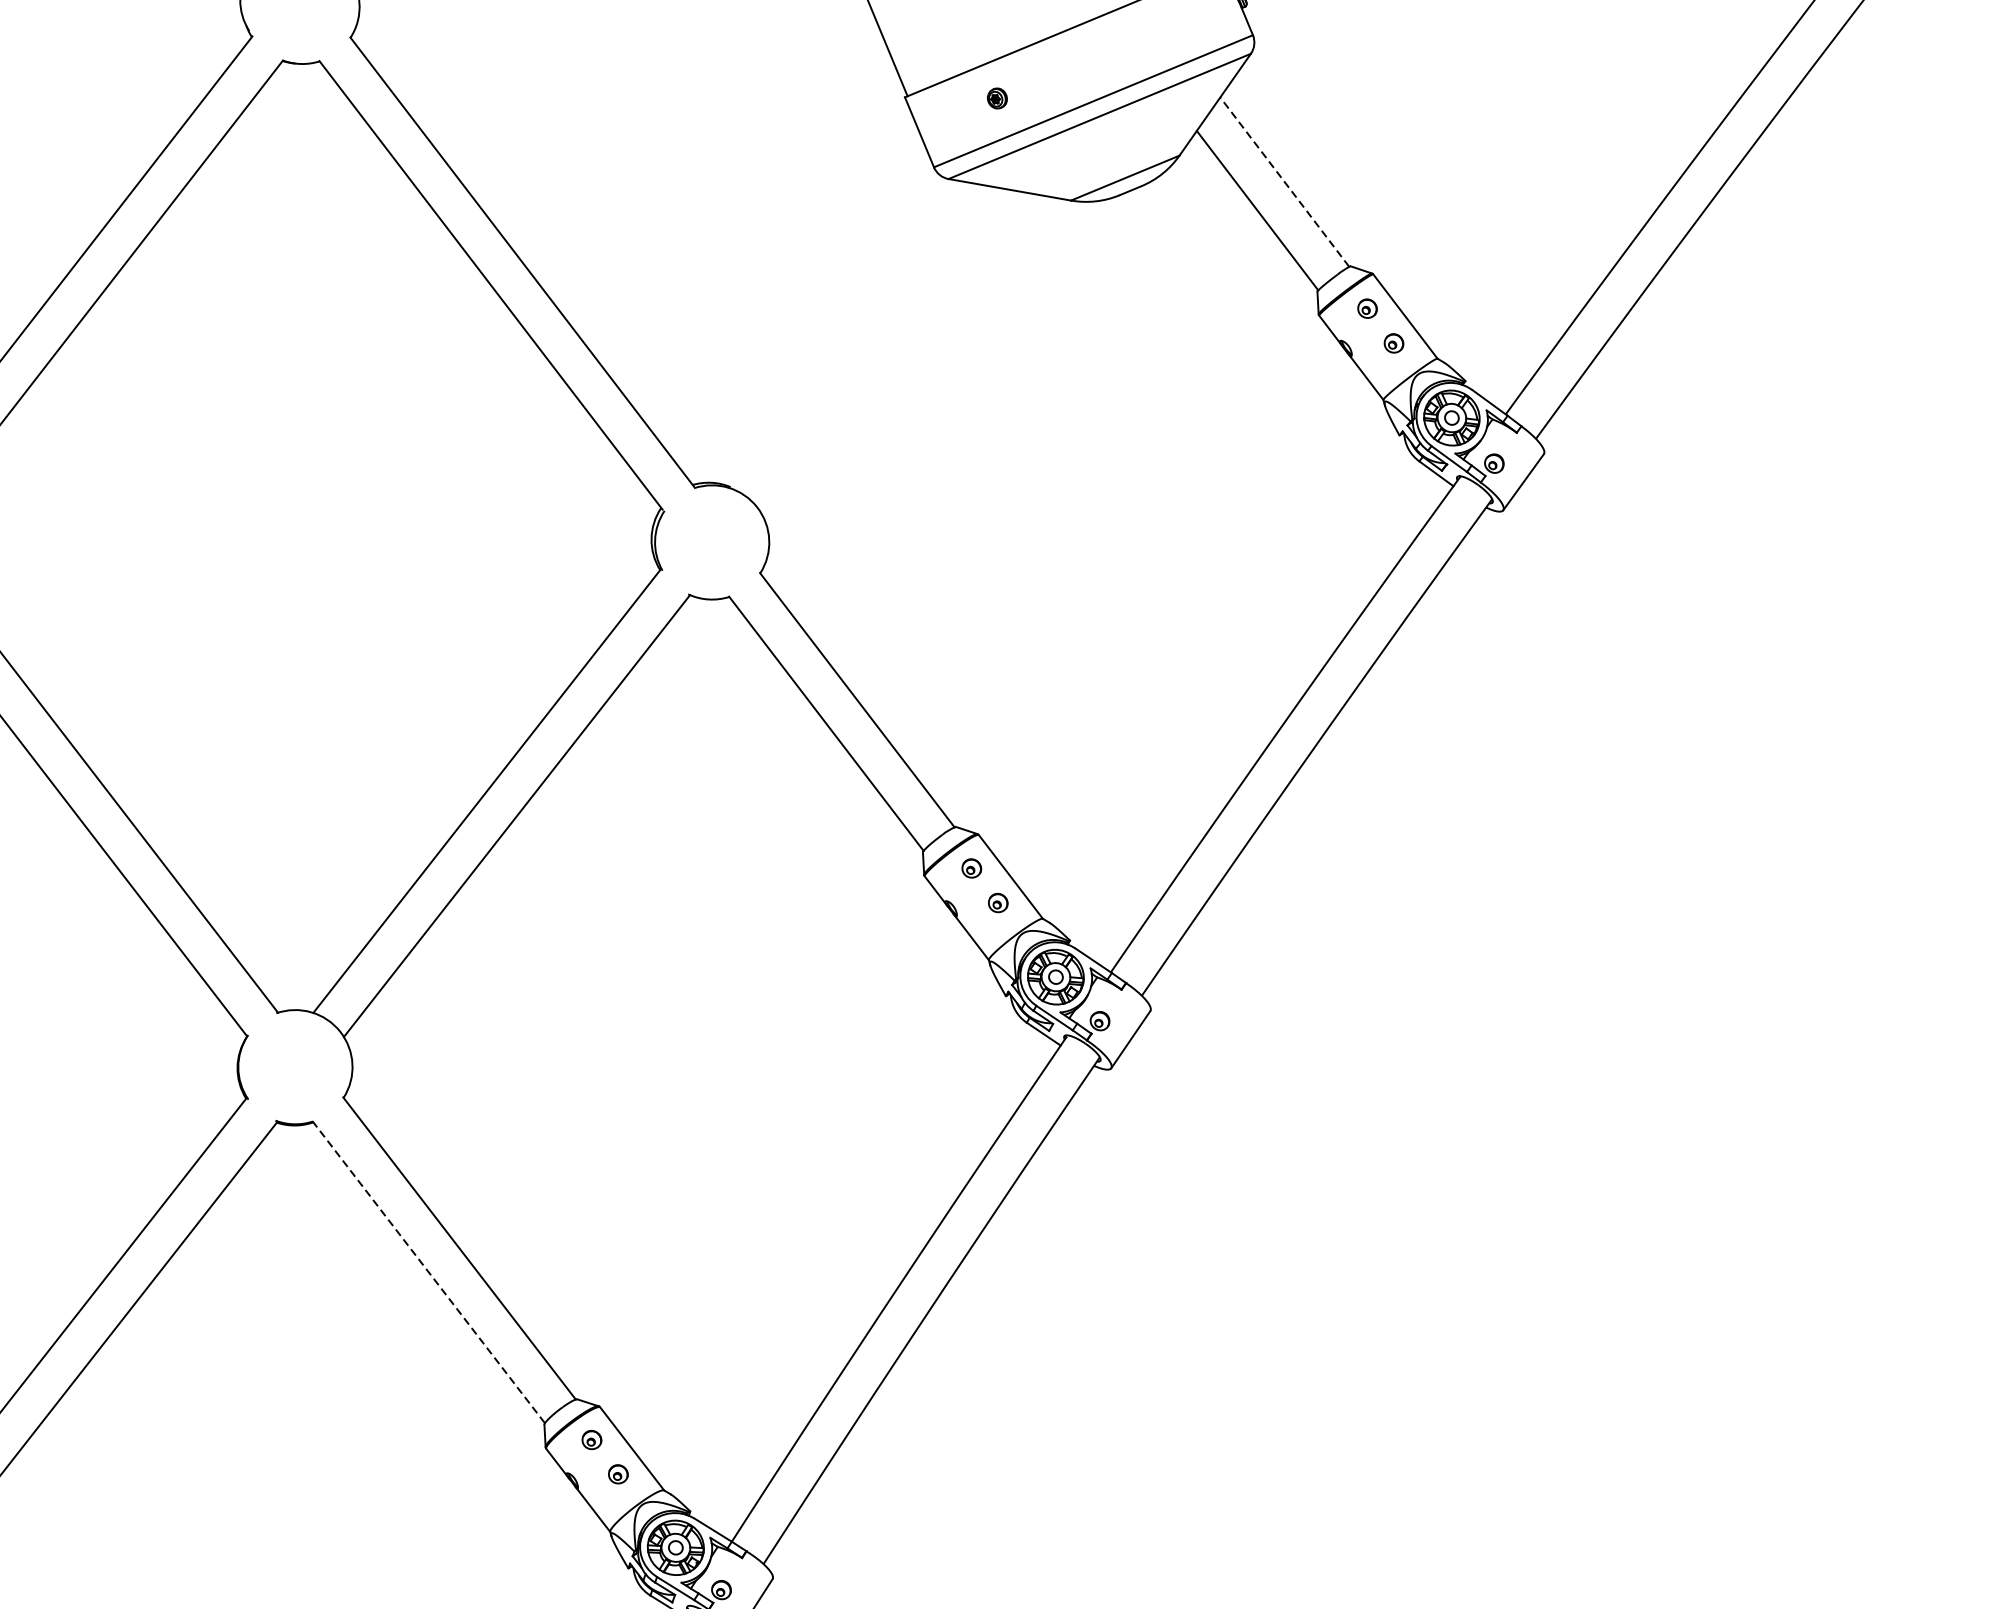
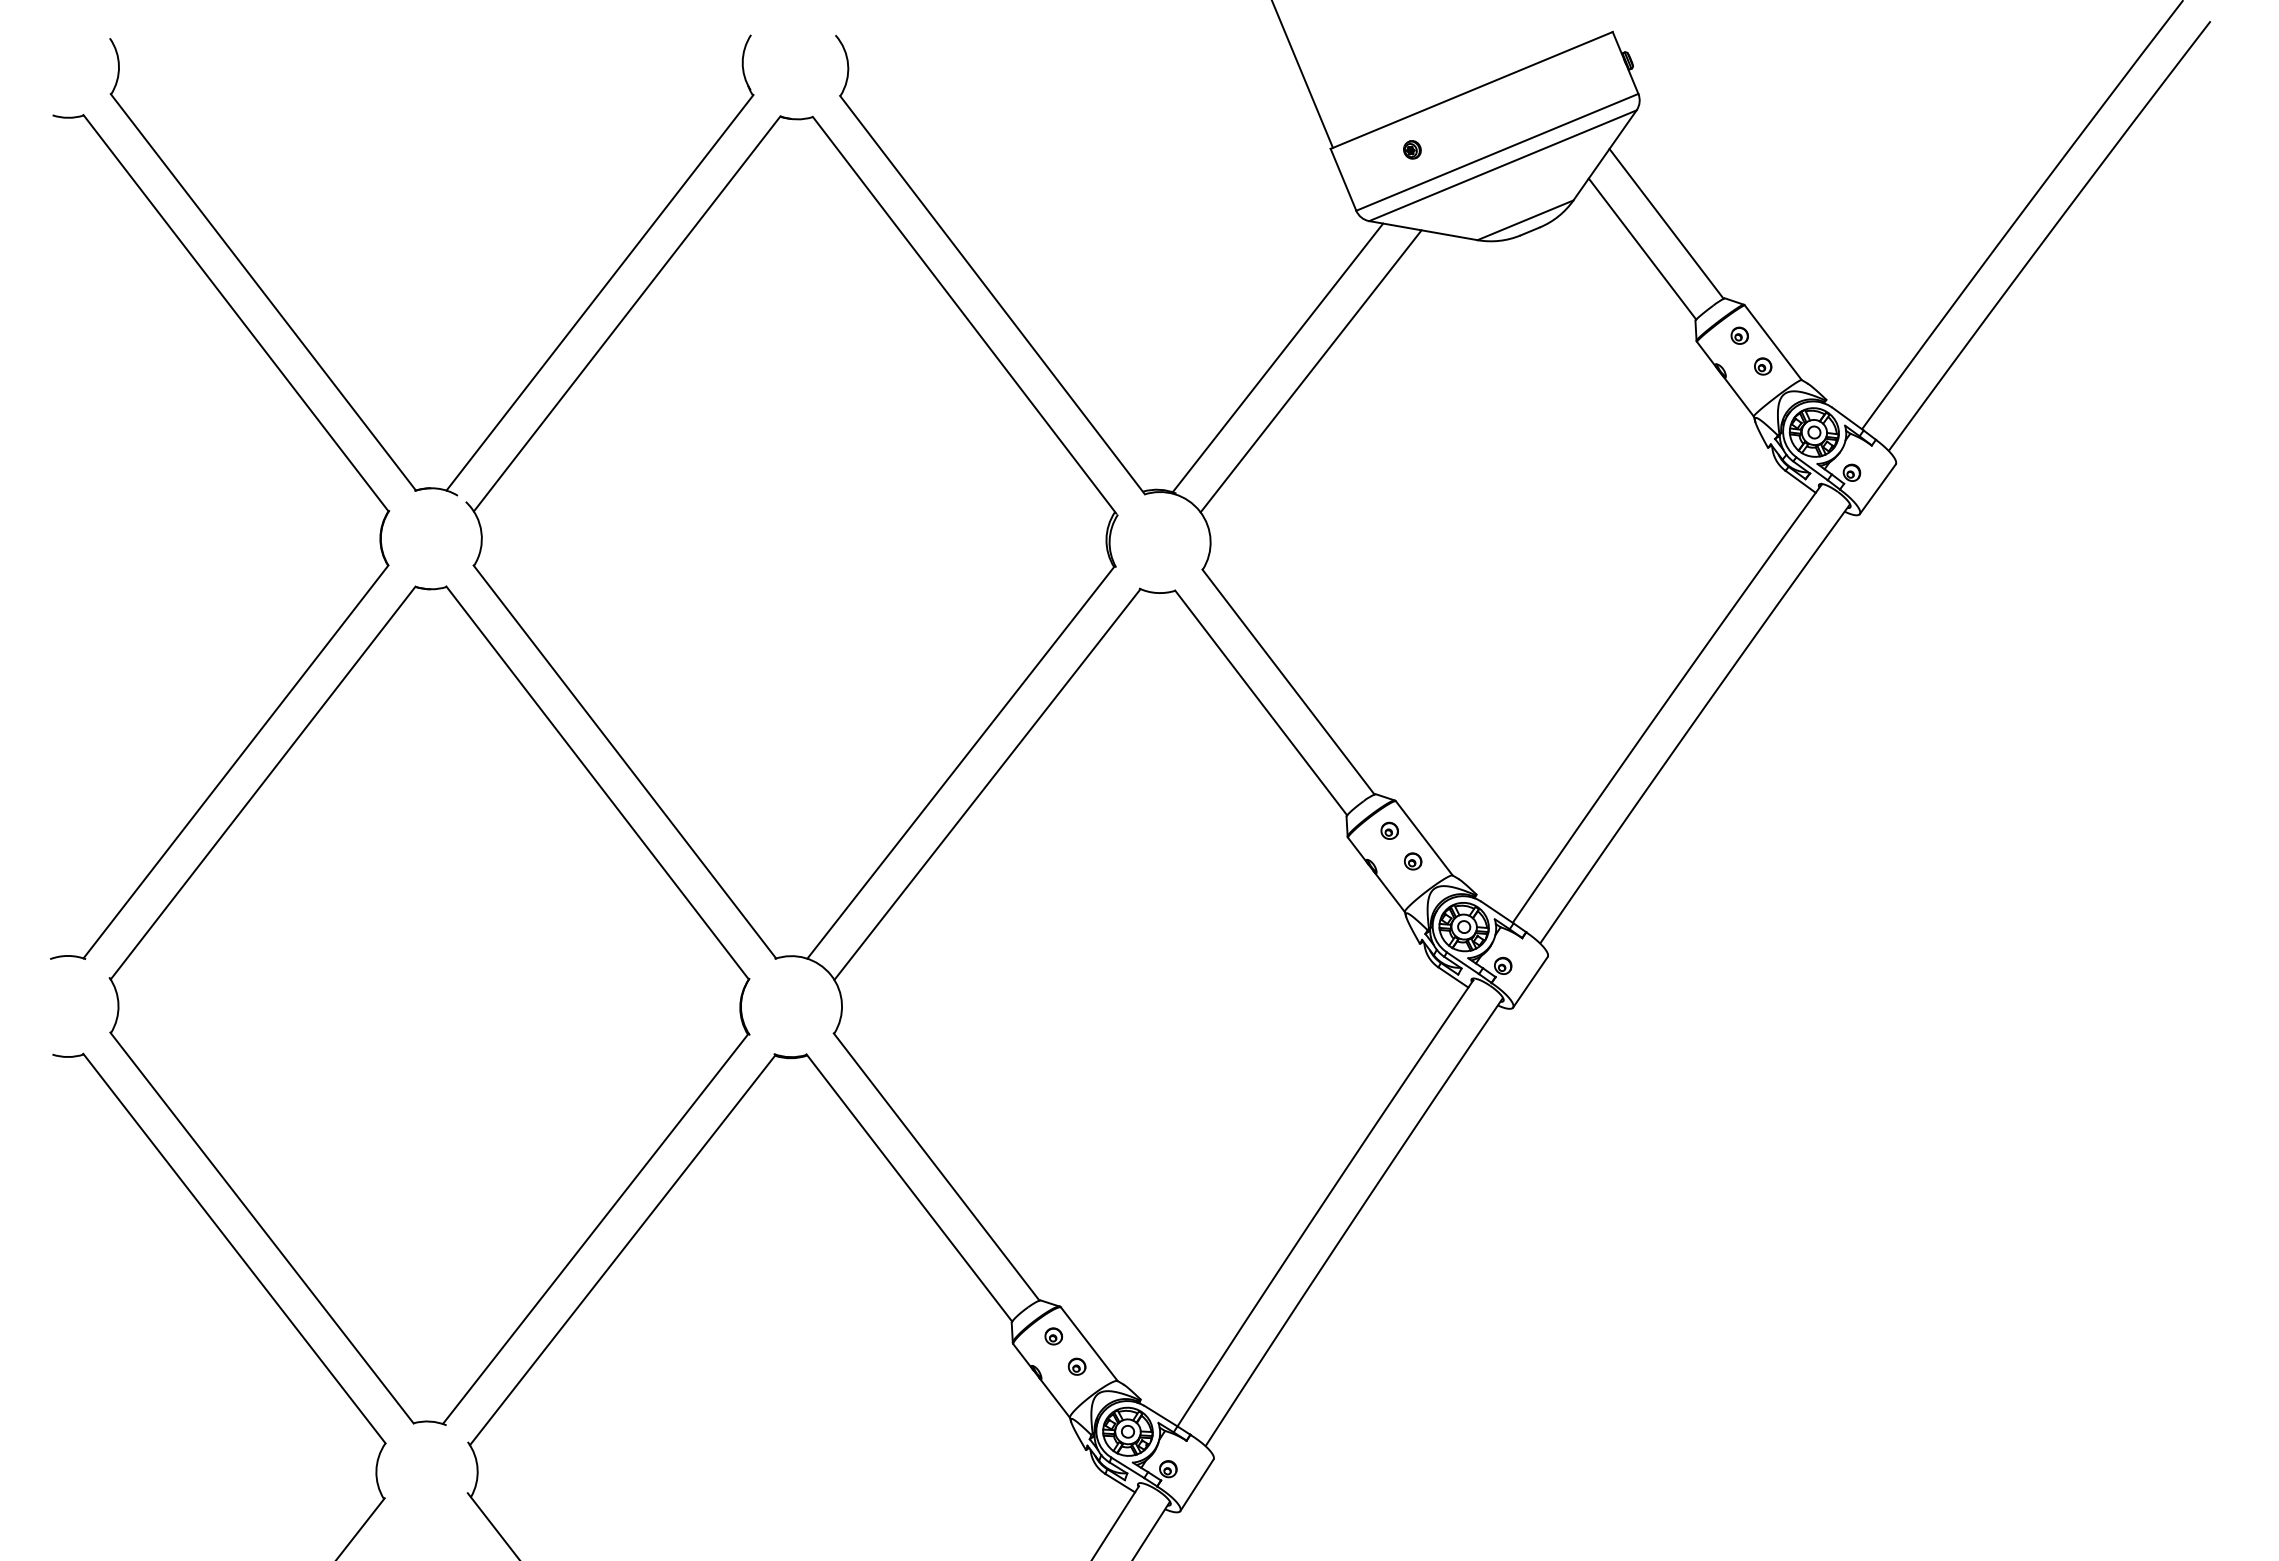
line: (1284, 181) -> (1666, 223), dashed -> solid
line: (844, 333) -> (1277, 357), added
line: (882, 349) -> (1310, 371), added
line: (428, 1272) -> (909, 1188), dashed -> solid

